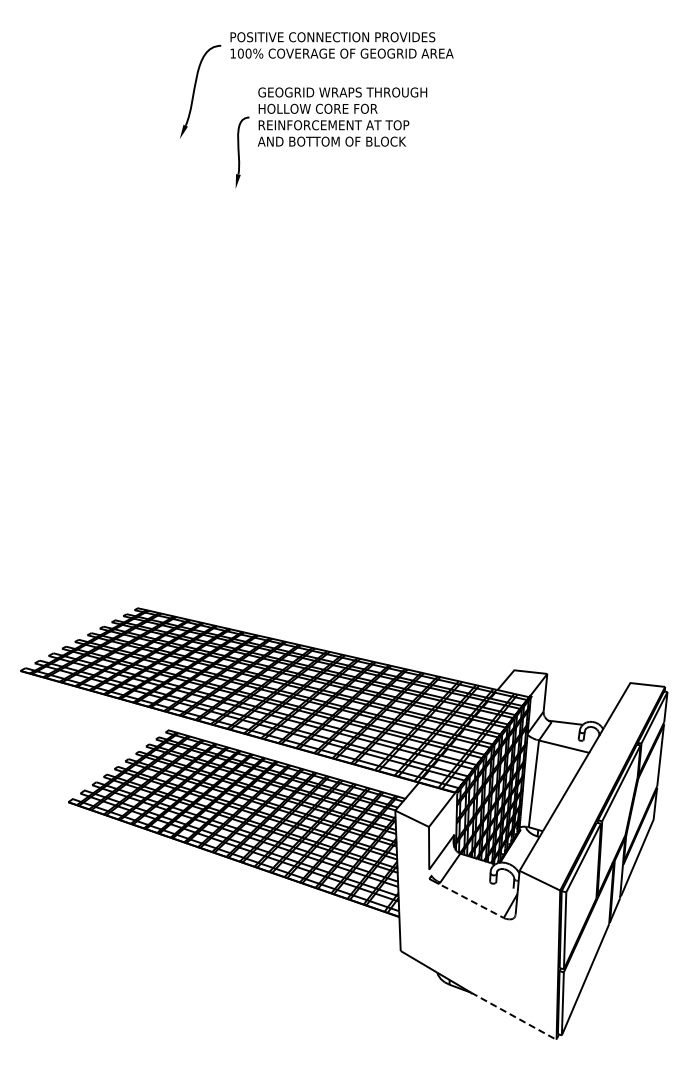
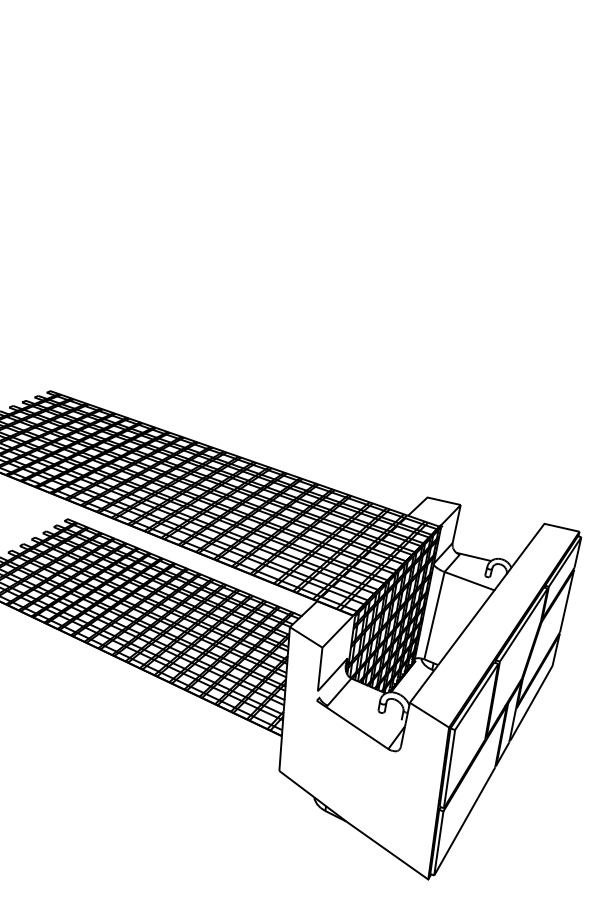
line: (473, 902) -> (359, 729), dashed -> solid
line: (516, 1017) -> (389, 852), dashed -> solid

